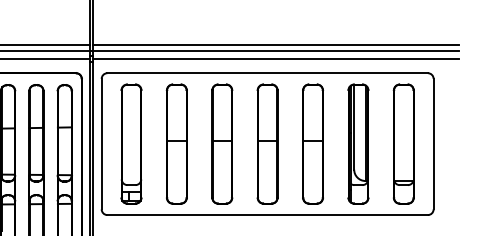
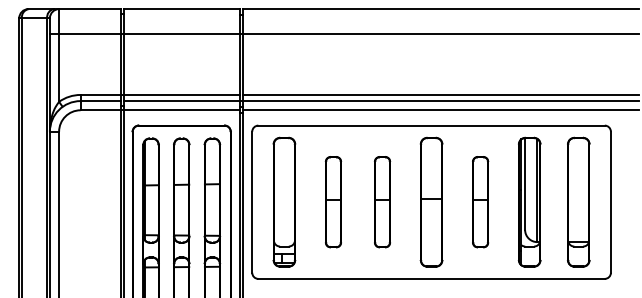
part: (176, 143) -> (333, 201), size x0.7
part: (222, 143) -> (382, 201), size x0.7
part: (312, 143) -> (480, 201), size x0.7

